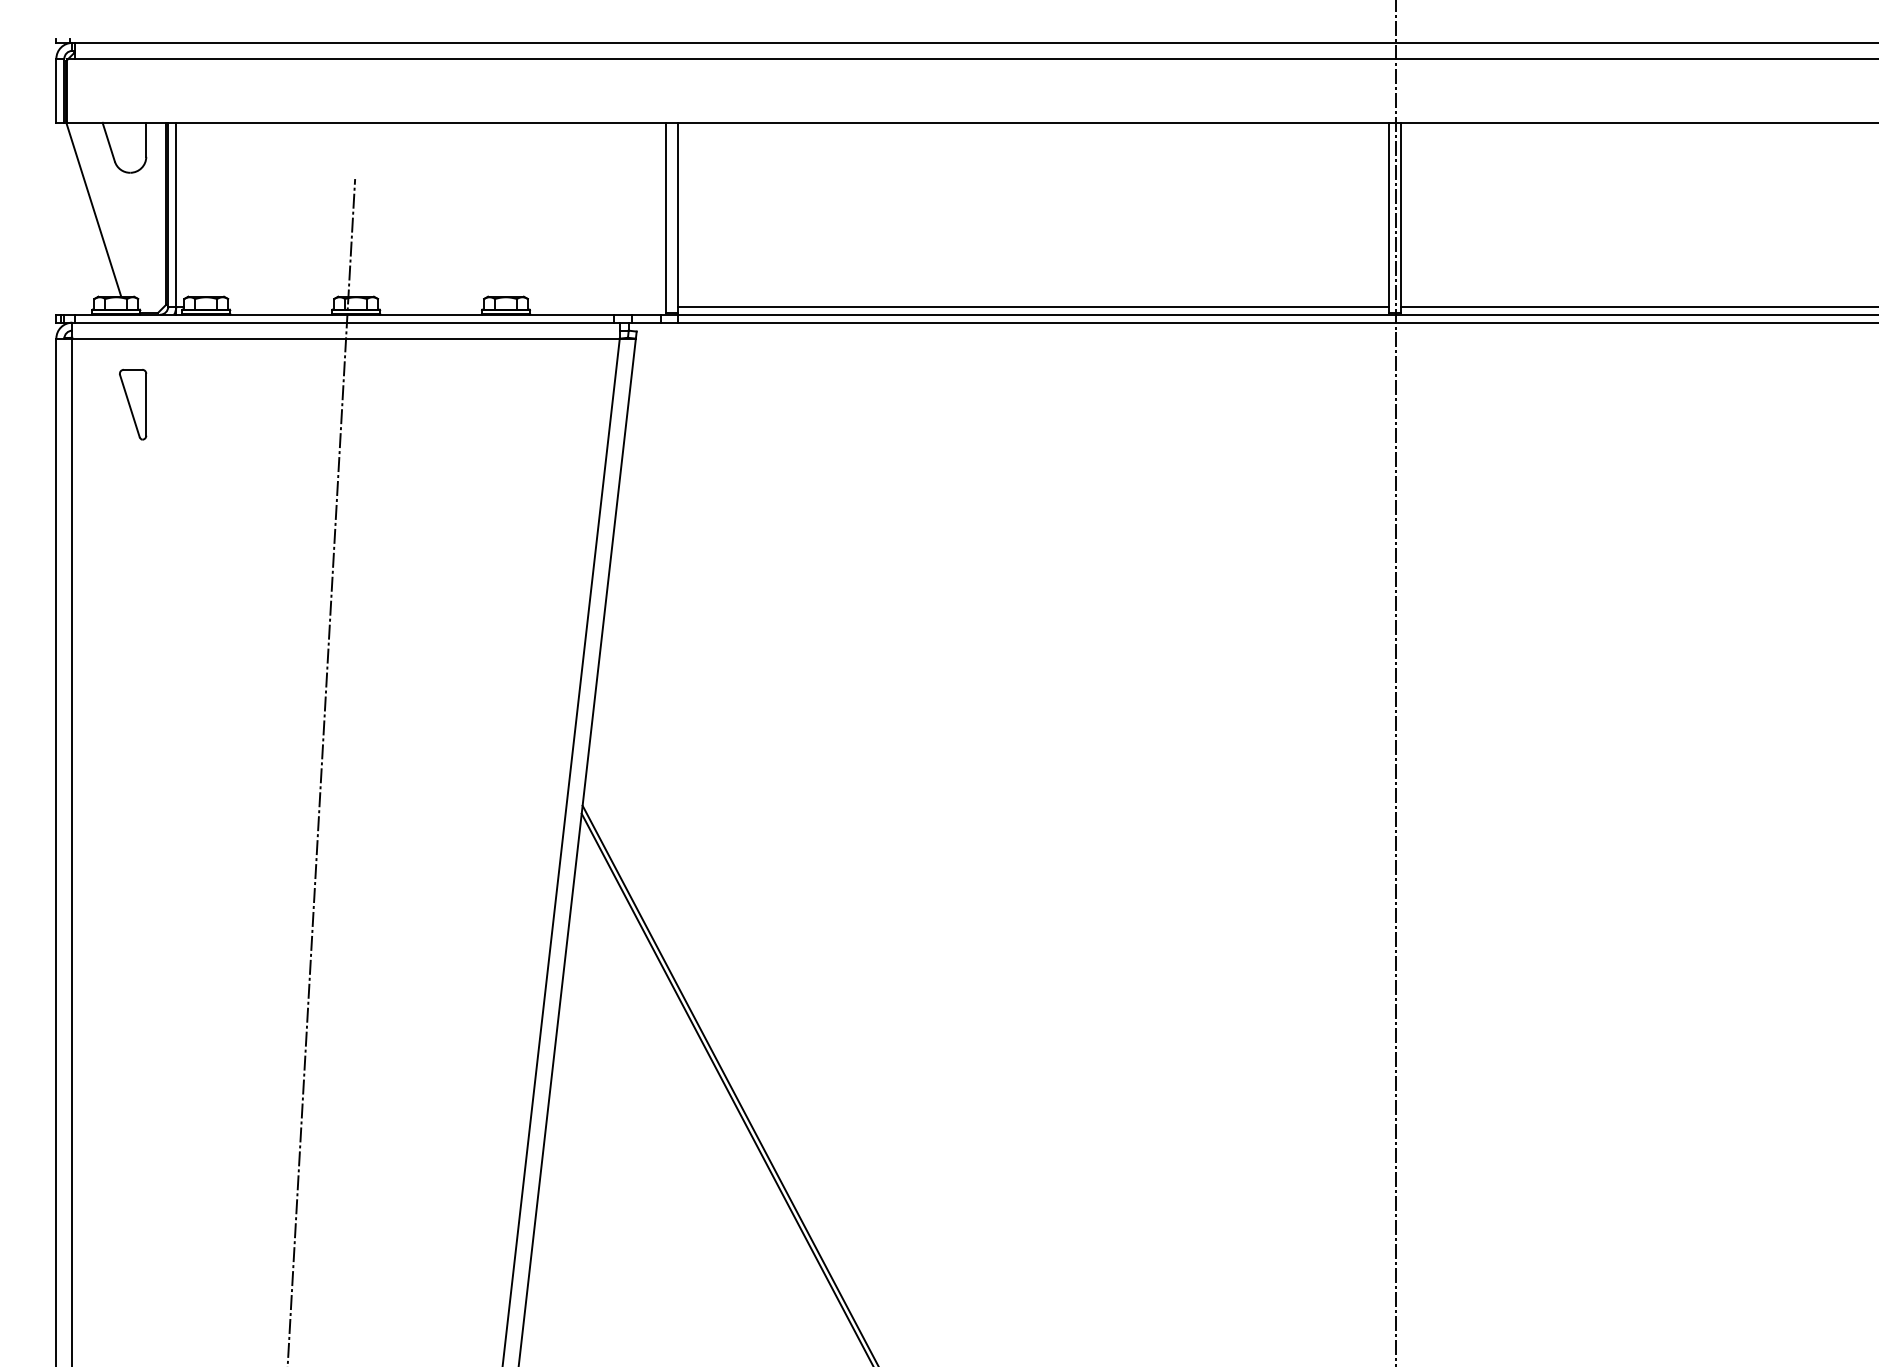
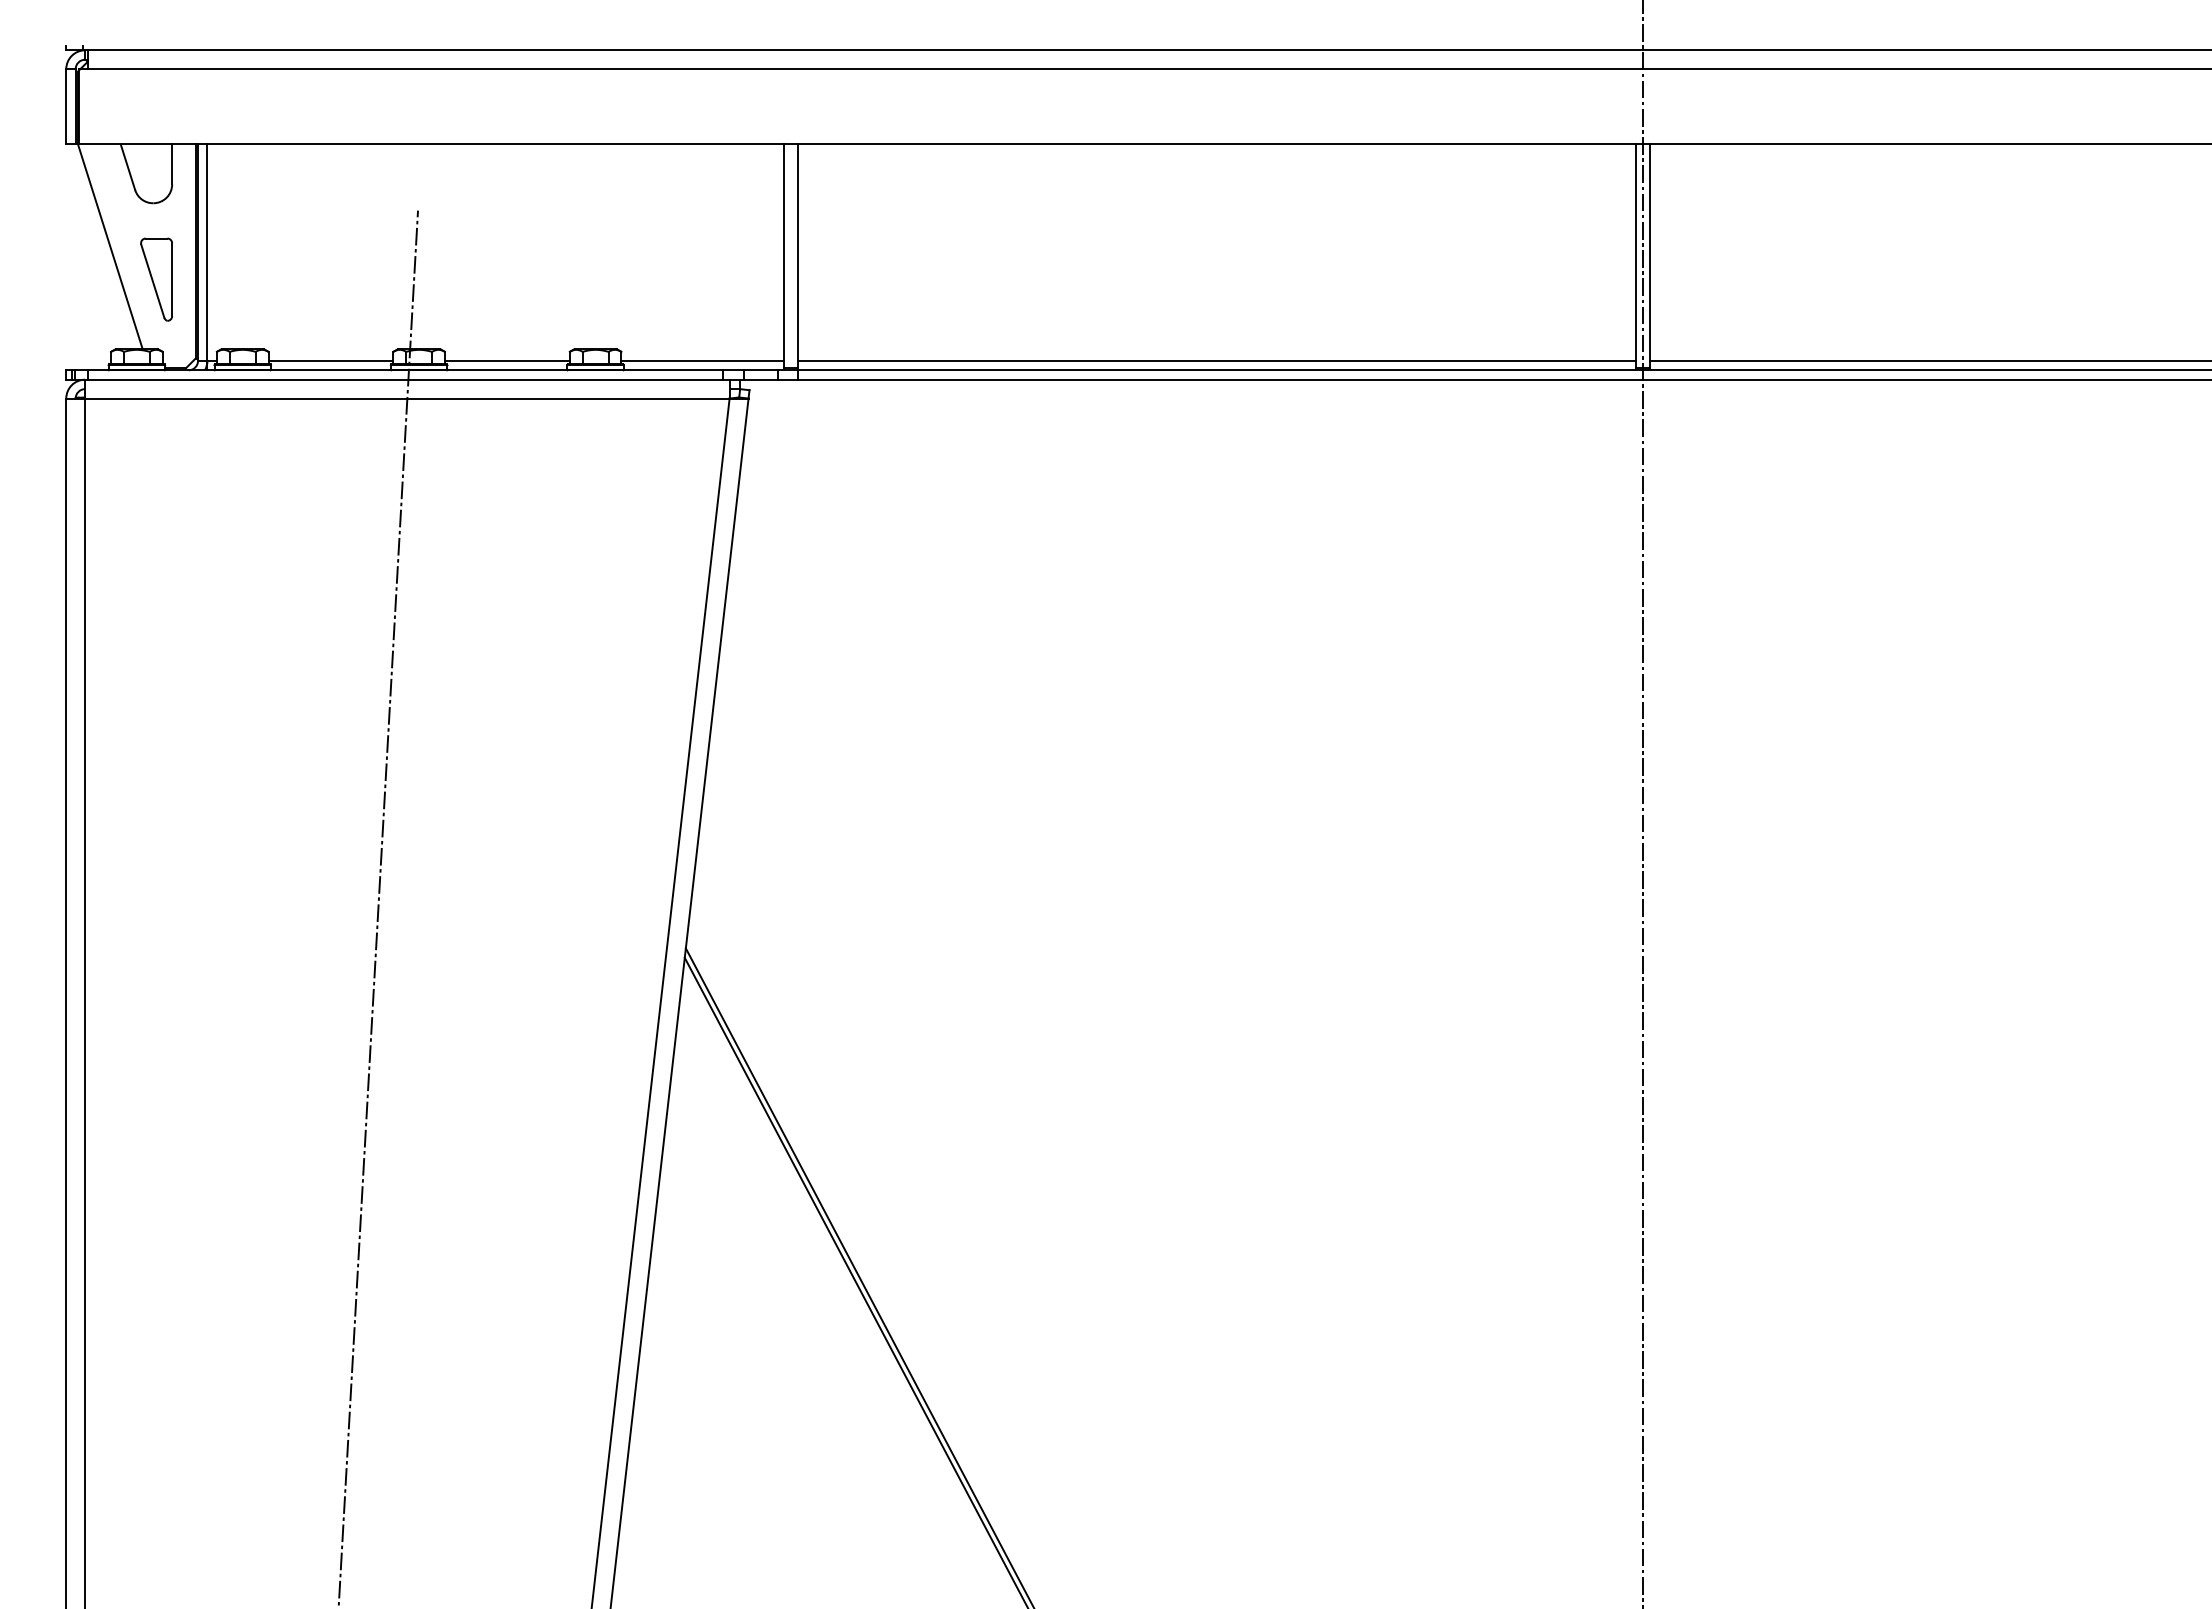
line: (281, 306) -> (331, 360), added
line: (431, 306) -> (507, 360), added
line: (596, 306) -> (702, 360), added
part: (133, 404) -> (157, 279), moved

